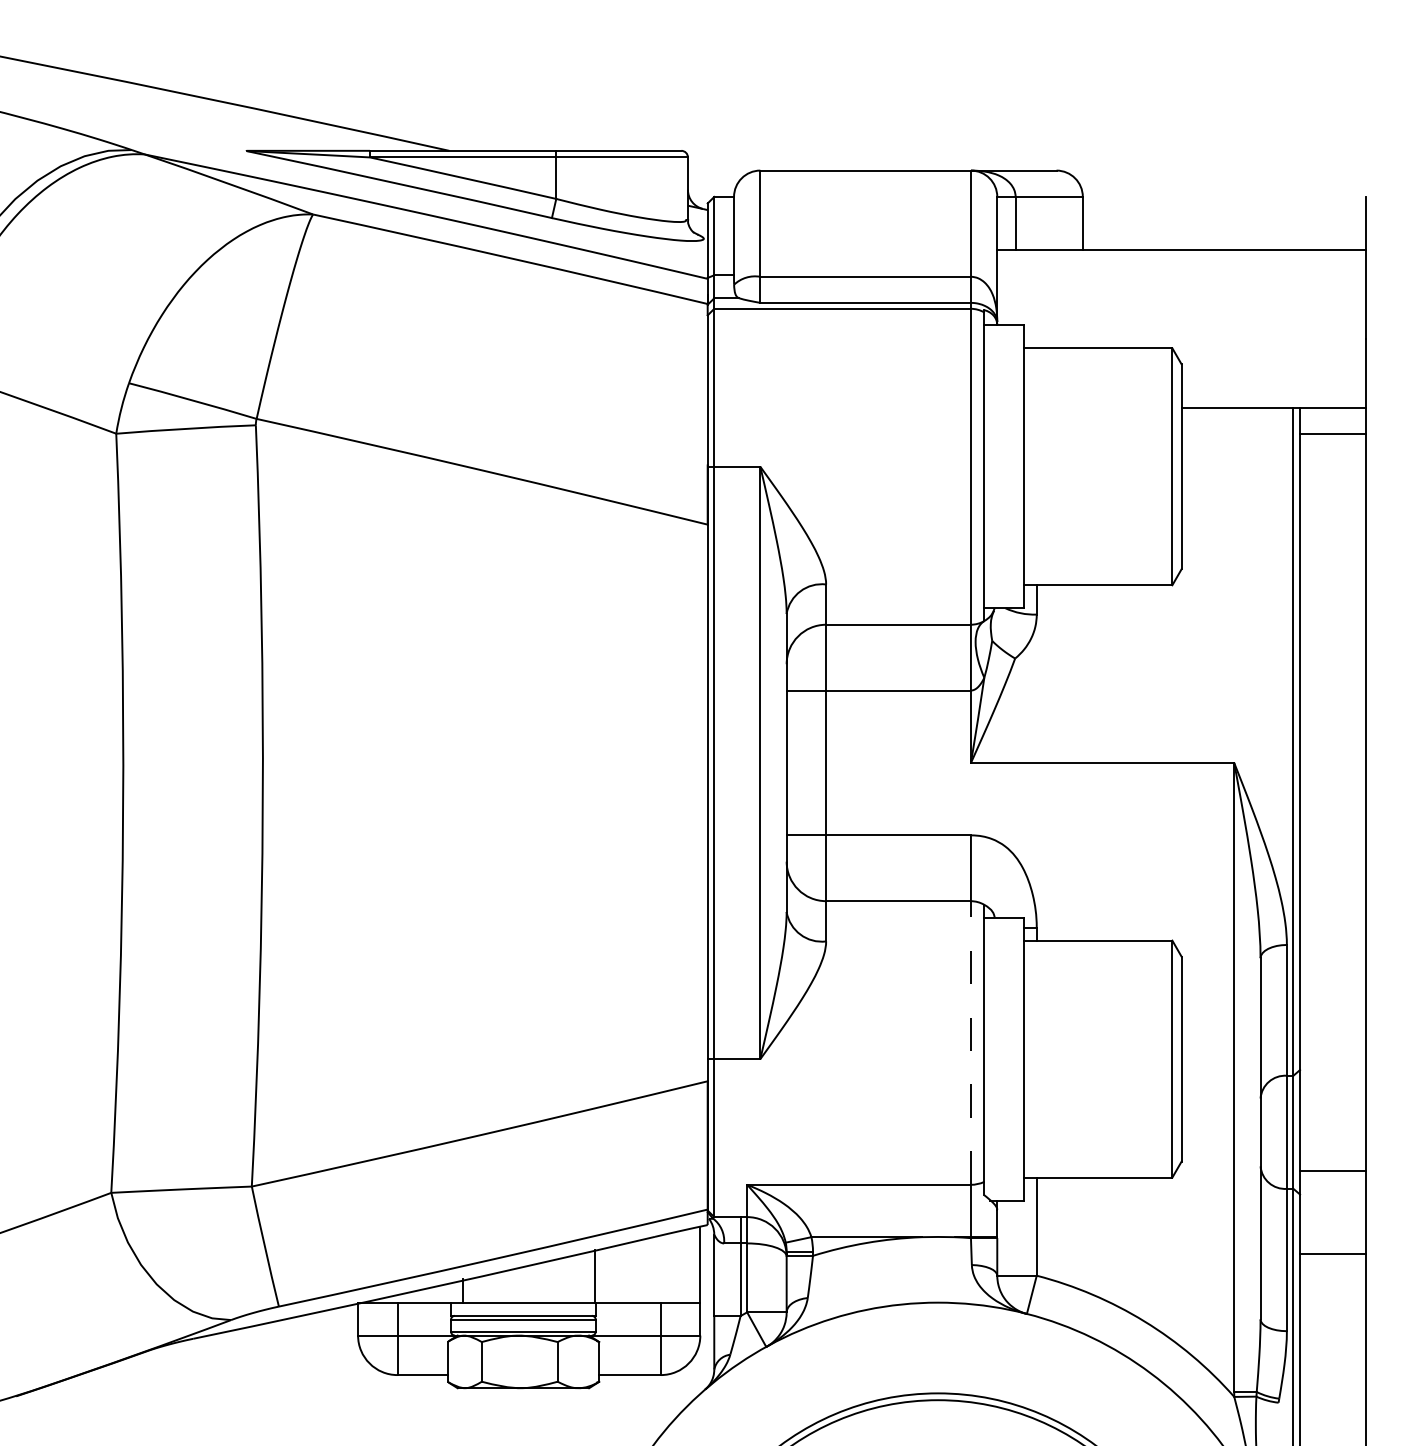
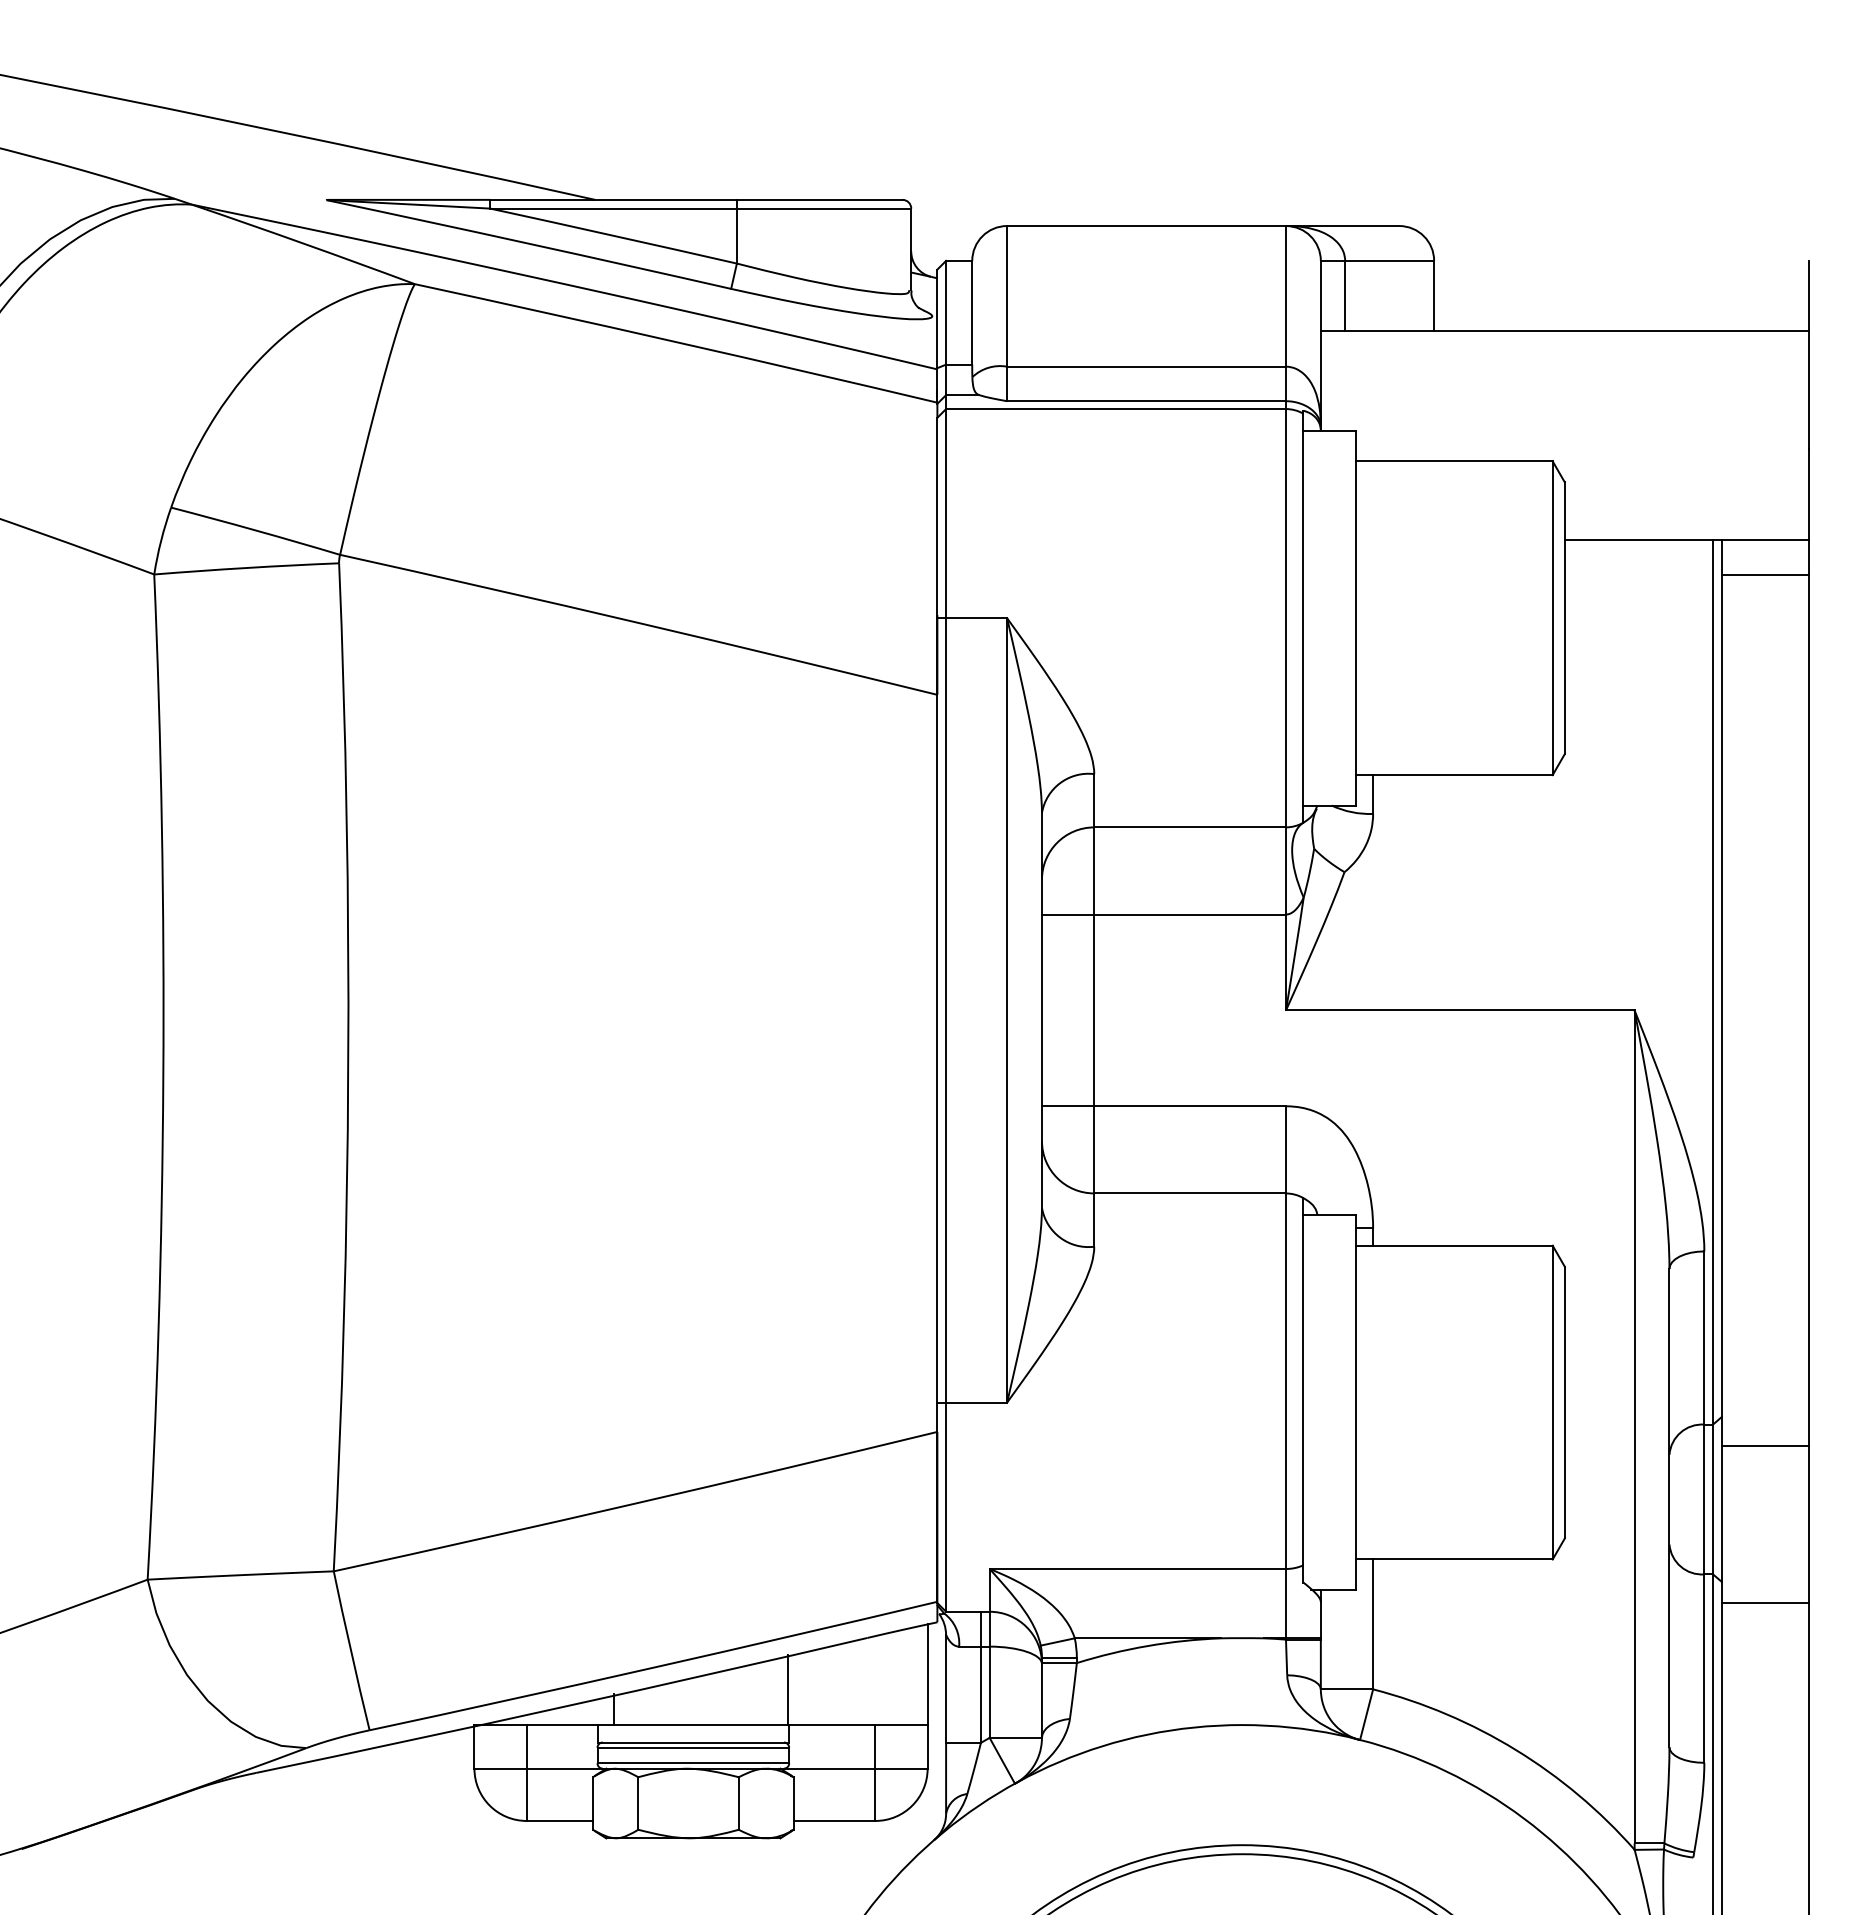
line: (971, 1043) -> (1286, 1381), dashed -> solid
line: (1332, 1170) -> (1764, 1446), moved
line: (1332, 1254) -> (1764, 1603), moved

